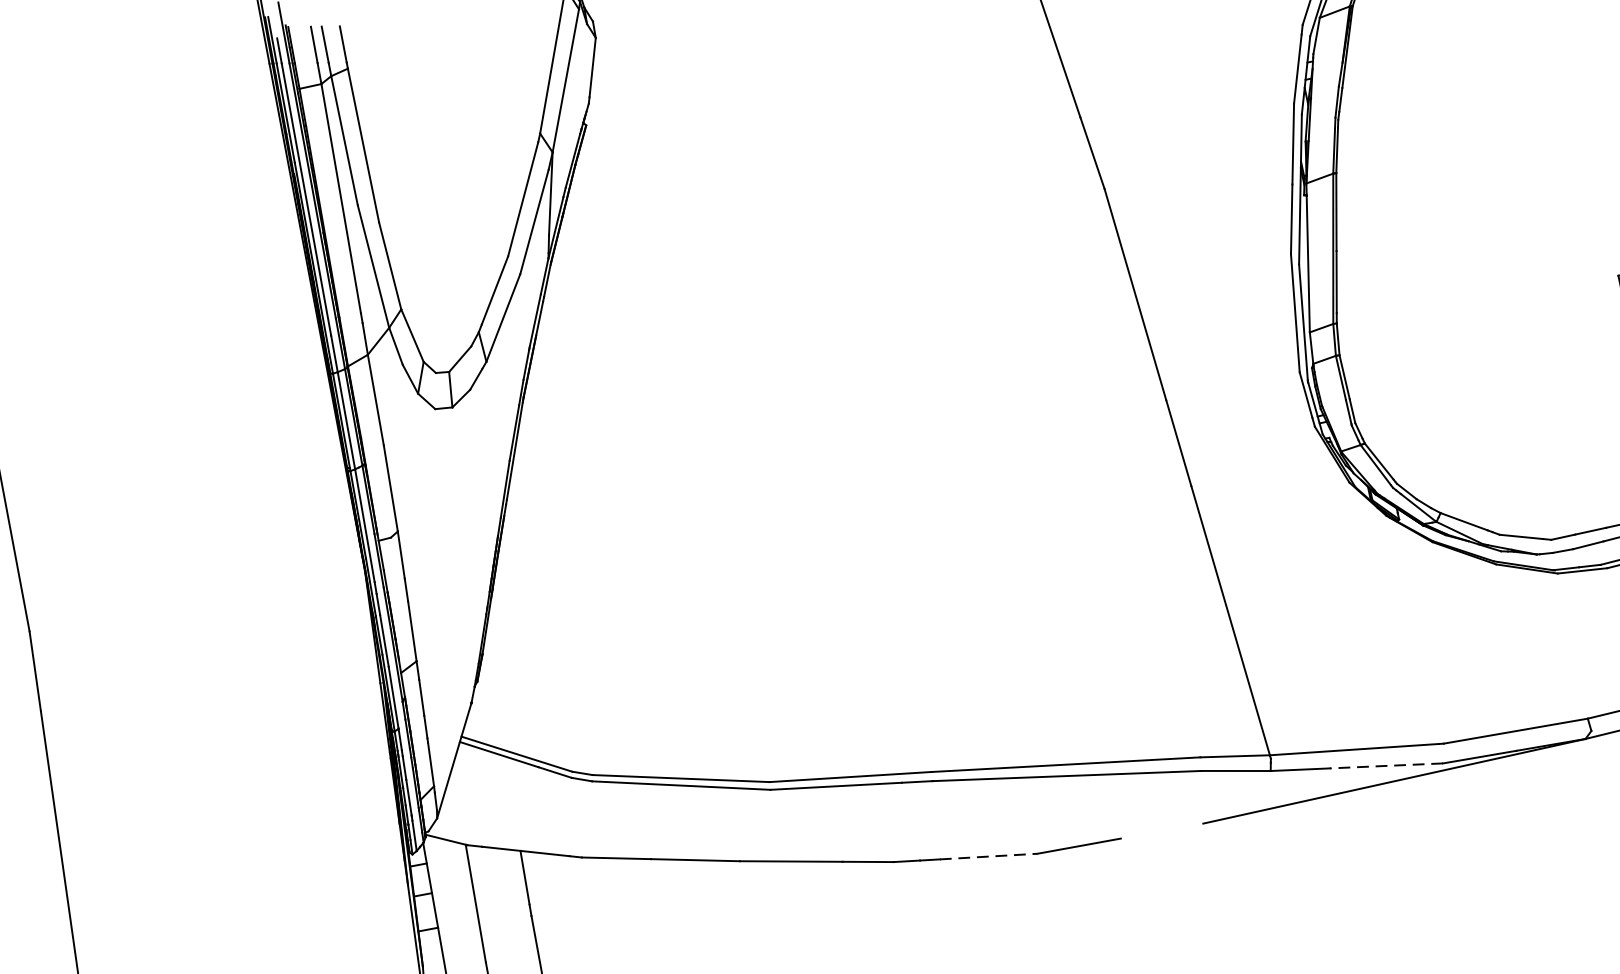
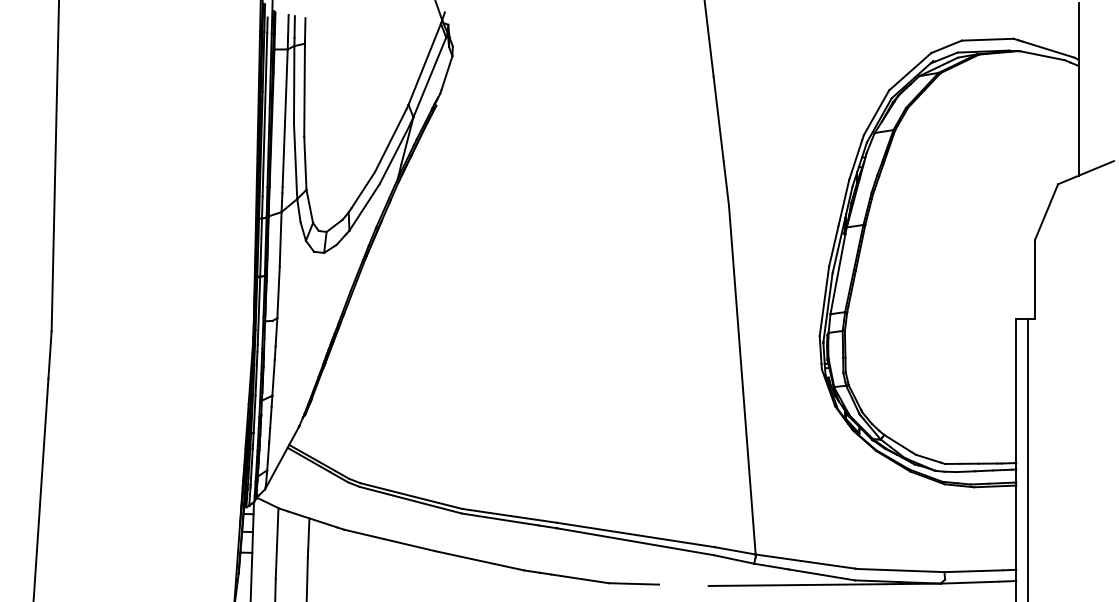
line: (1385, 765) -> (821, 574), dashed -> solid
line: (989, 855) -> (580, 578), dashed -> solid

